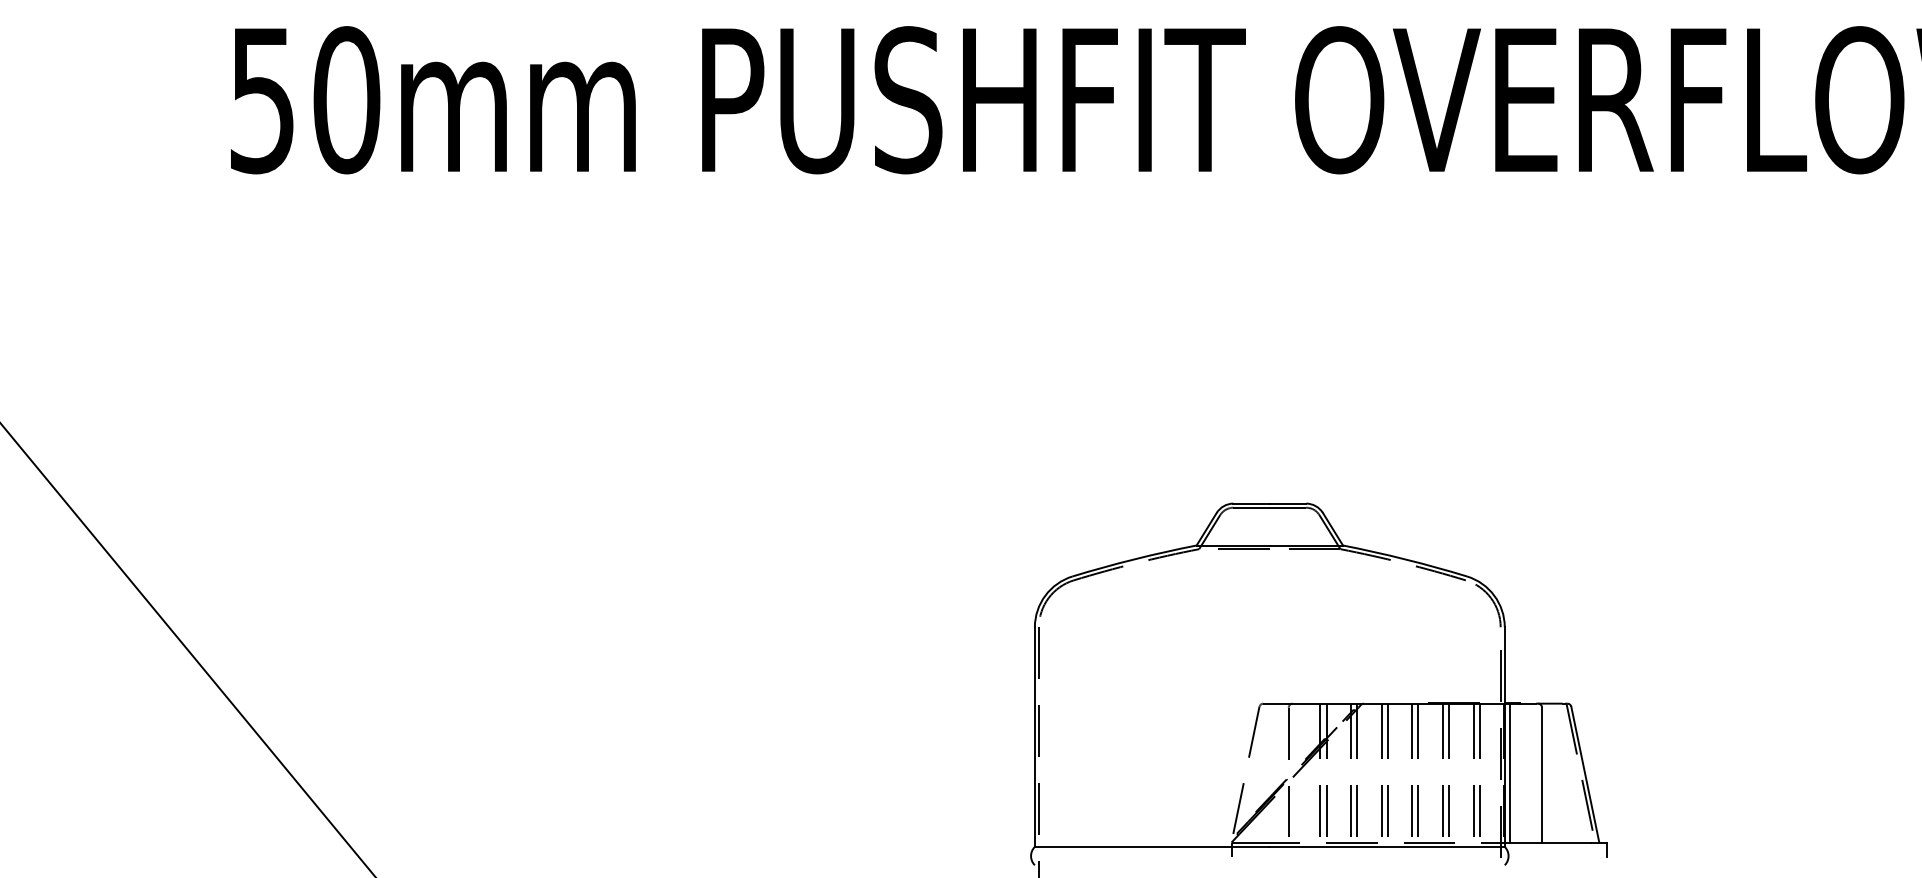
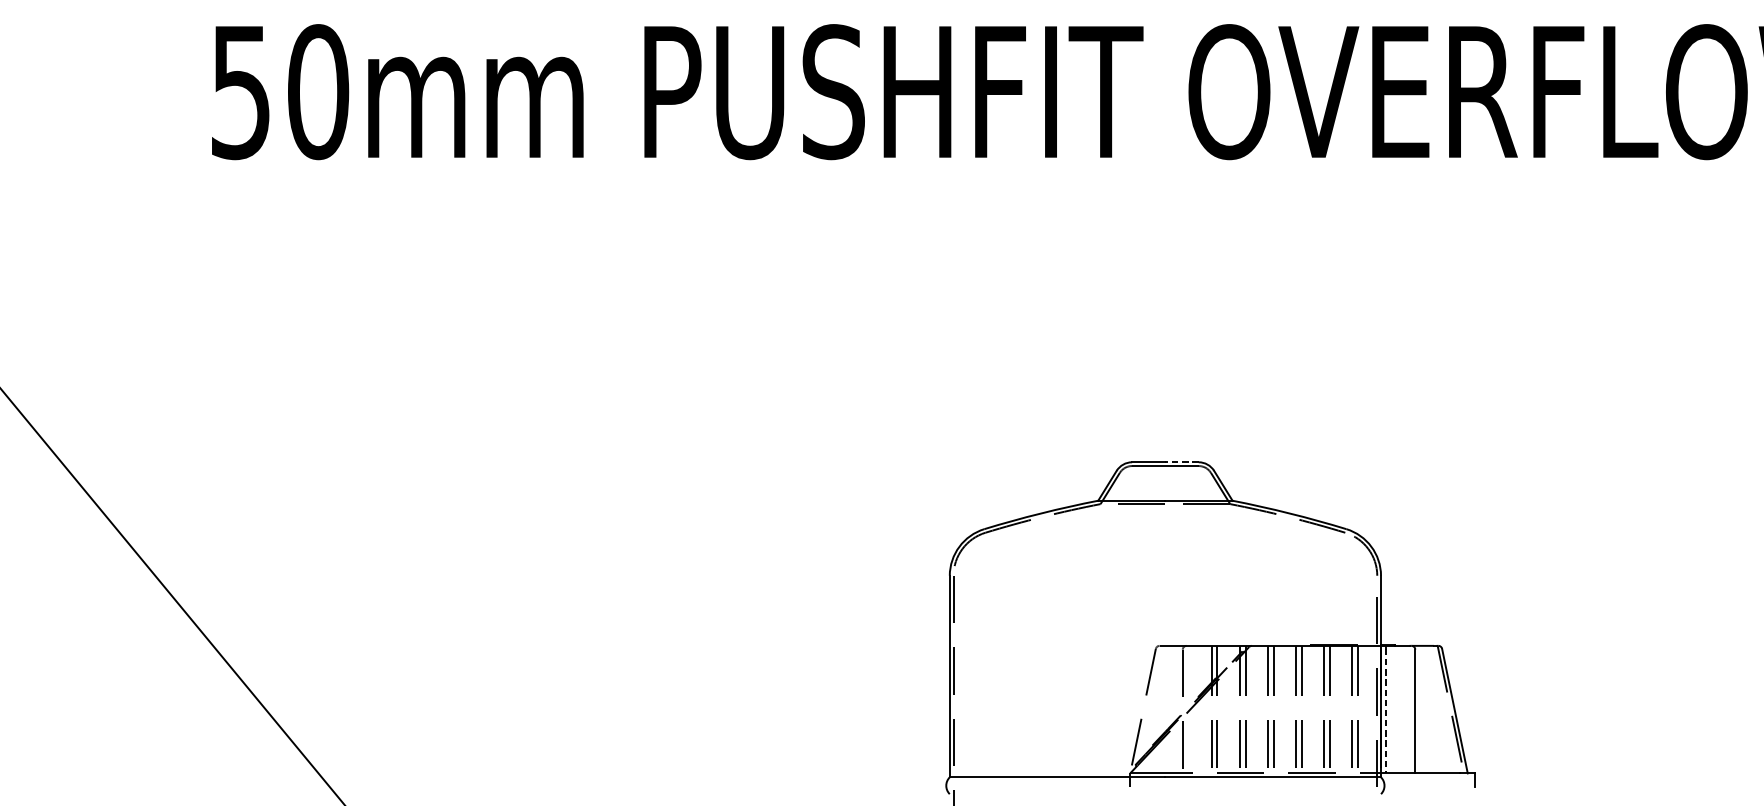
line: (1287, 503) -> (1181, 462), solid -> dashed
line: (1510, 774) -> (1386, 710), solid -> dashed

